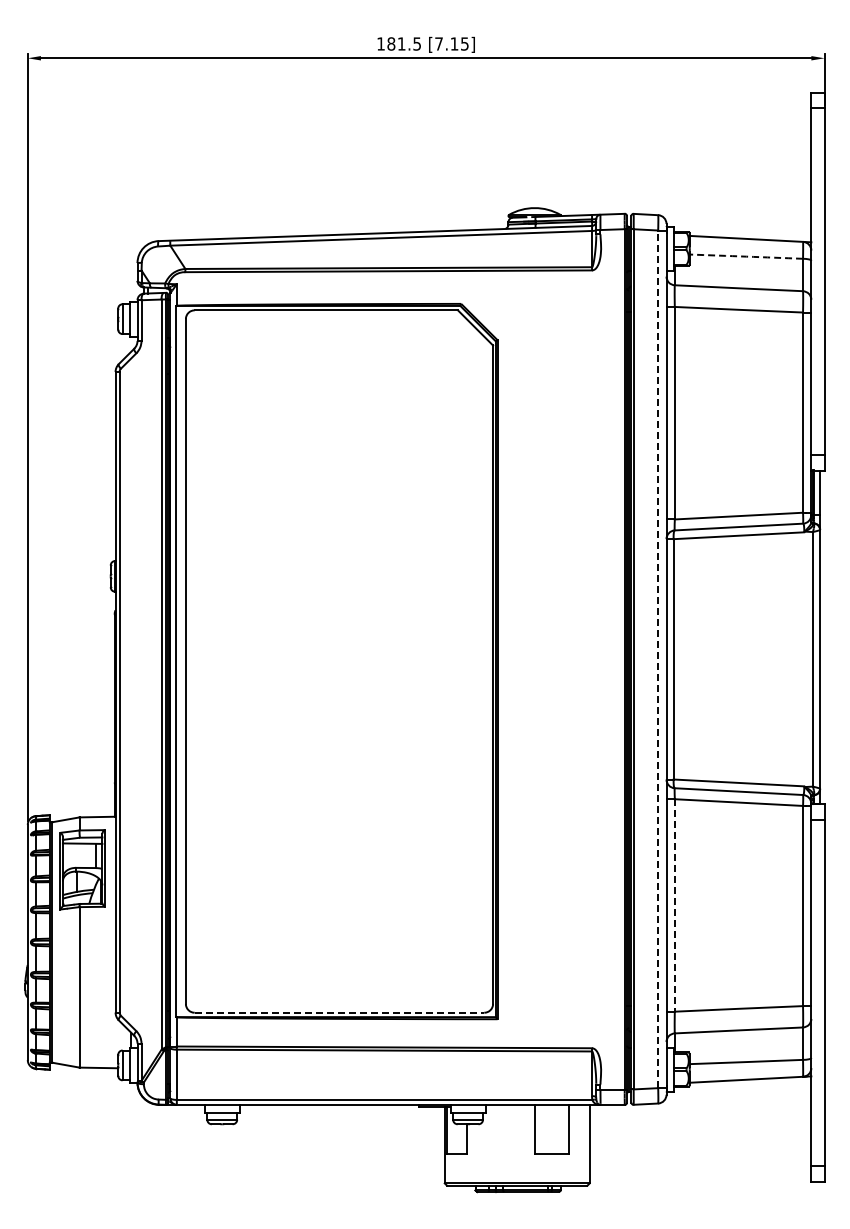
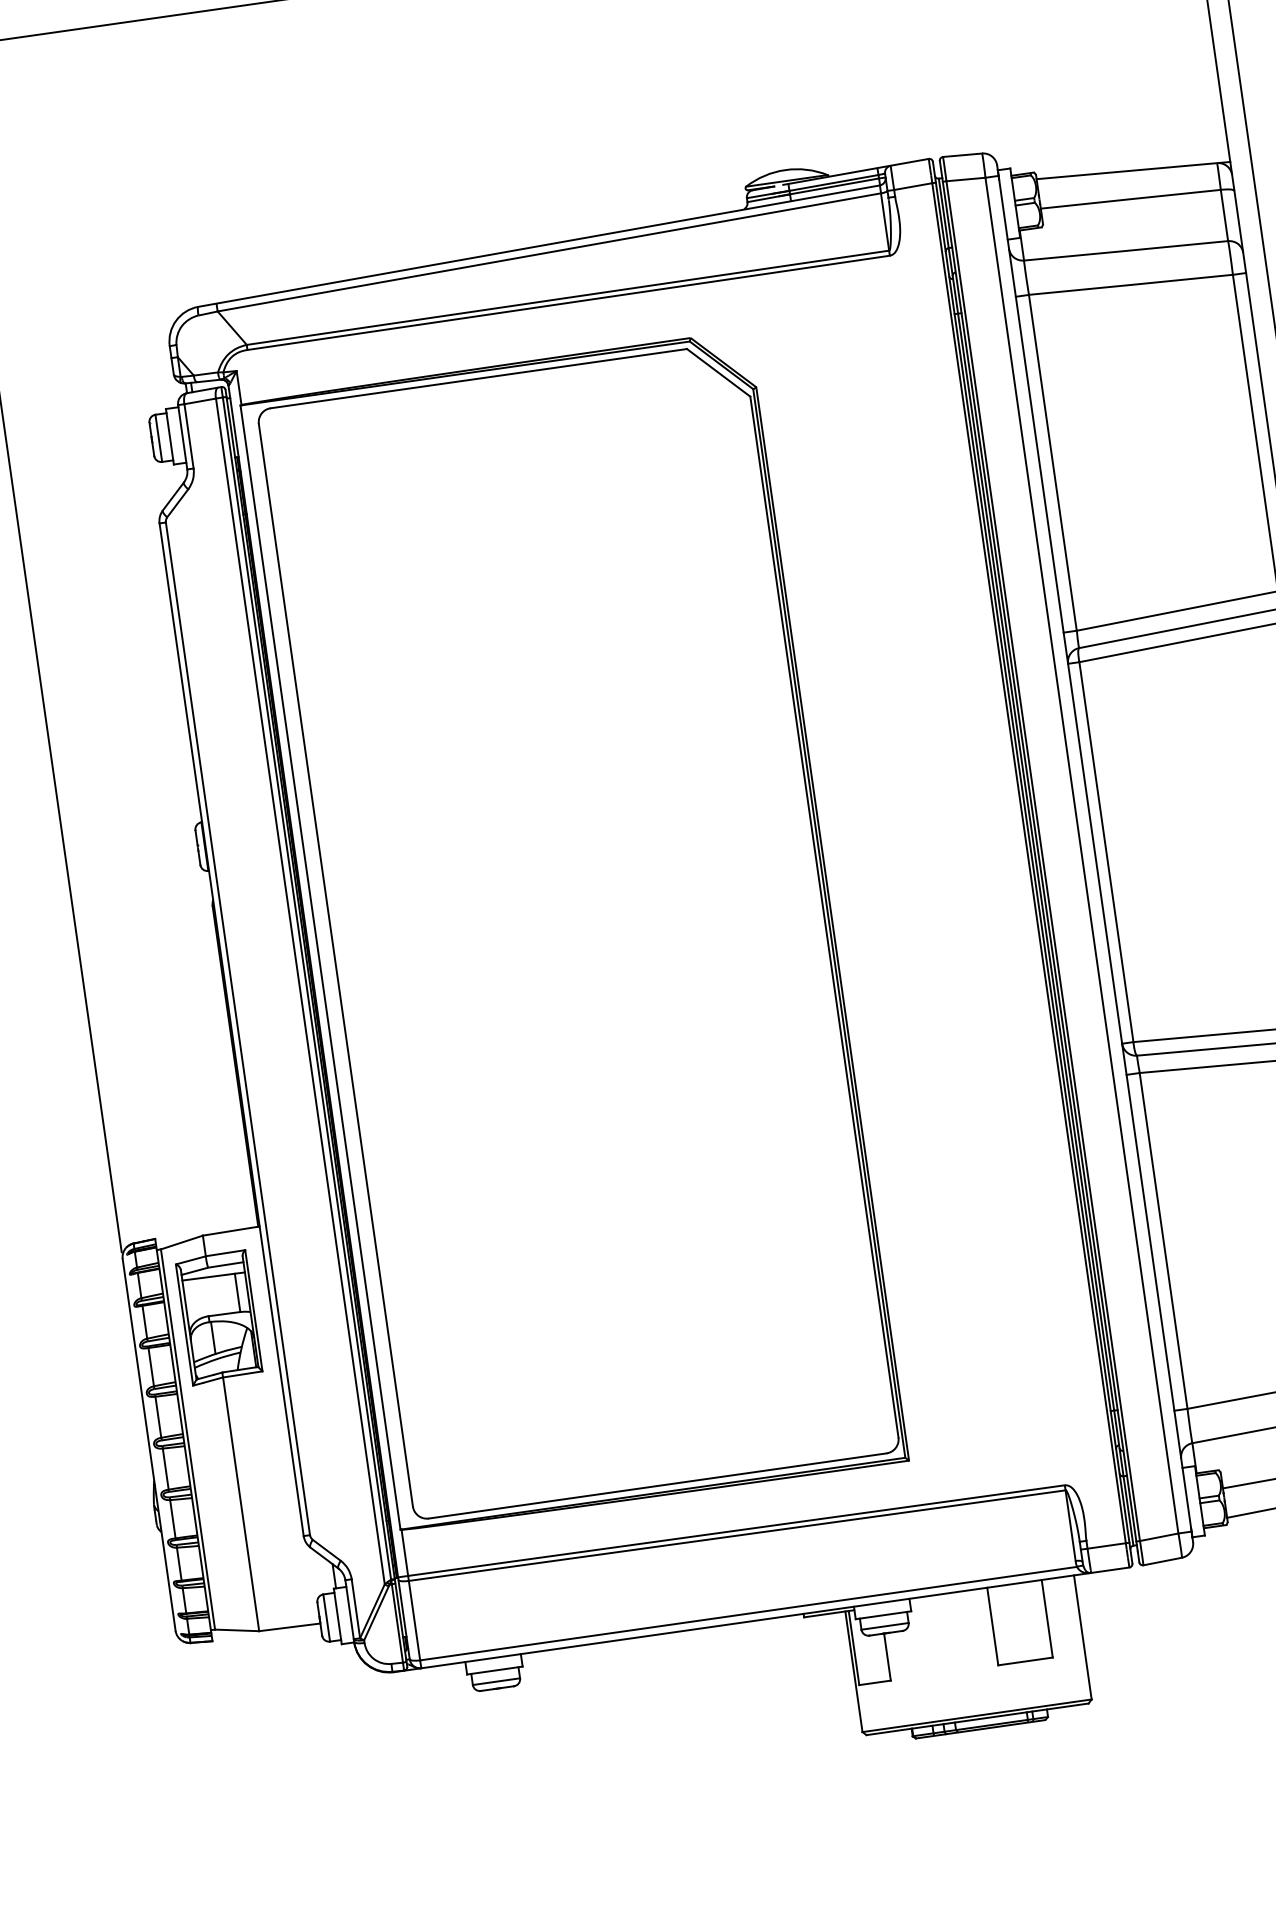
arc: (746, 256) -> (1130, 198), dashed -> solid
line: (658, 659) -> (1082, 855), dashed -> solid
line: (674, 905) -> (1163, 1241), dashed -> solid
line: (339, 1012) -> (657, 1485), dashed -> solid

